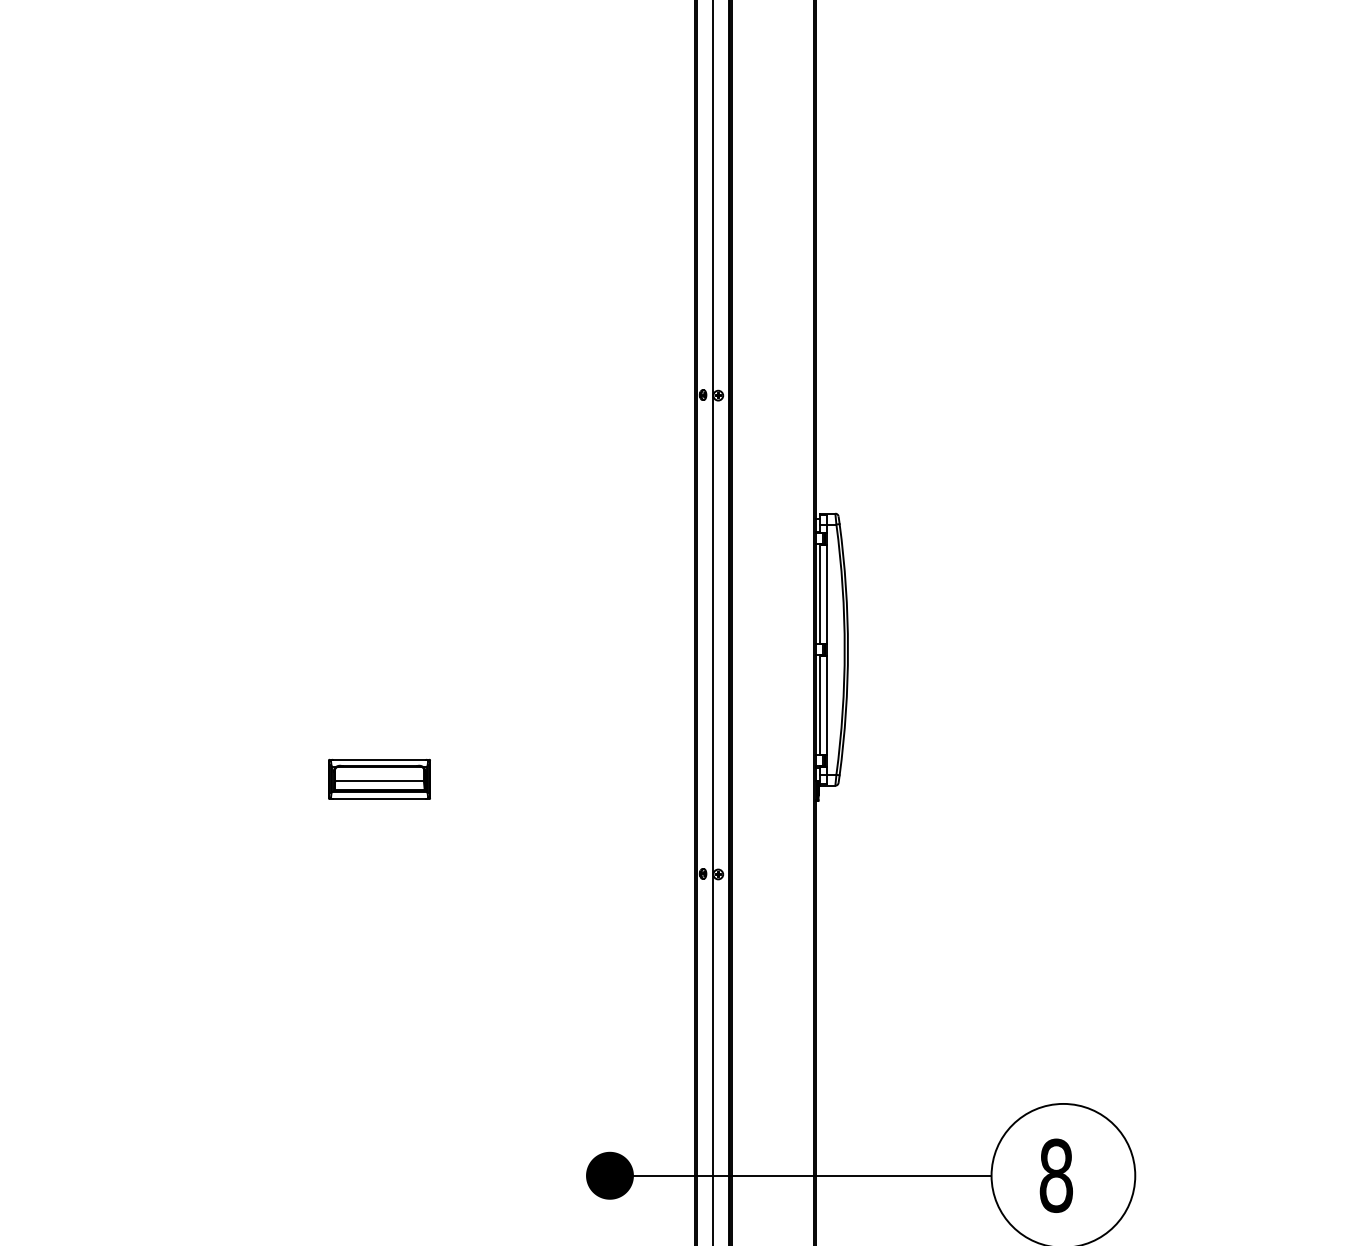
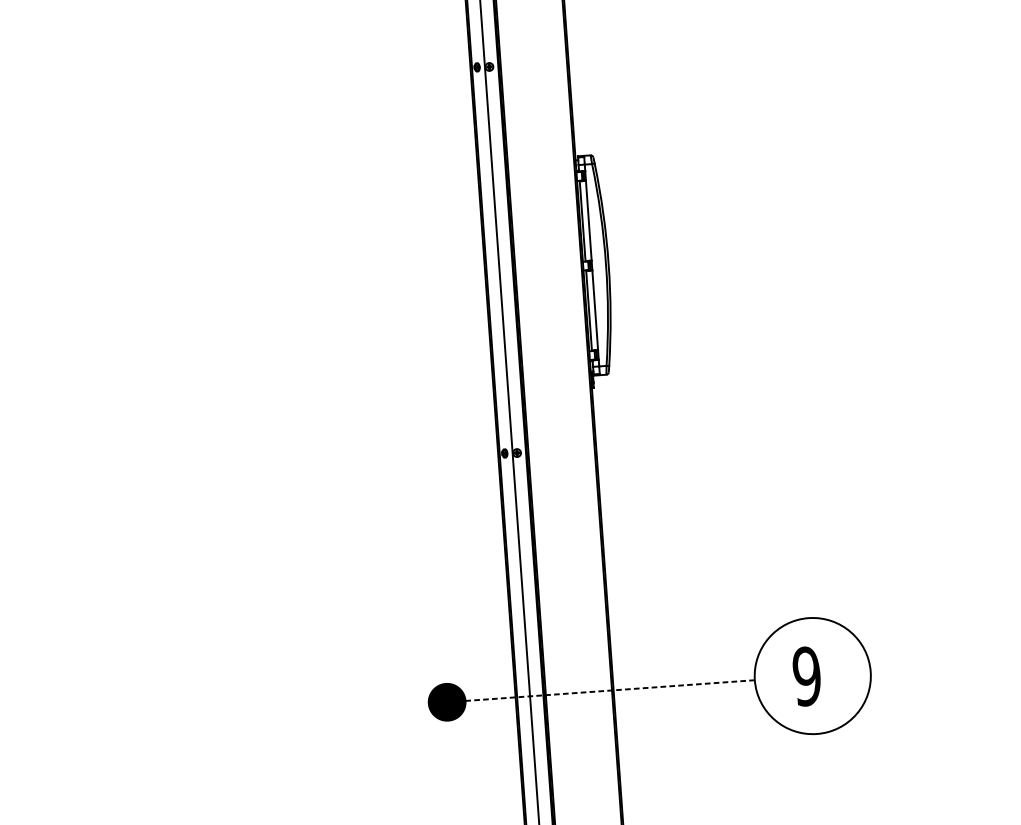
part: (379, 778) -> (238, 395), removed
line: (800, 1175) -> (600, 691), solid -> dashed
text: (1055, 1175) -> (806, 676), 8 -> 9

